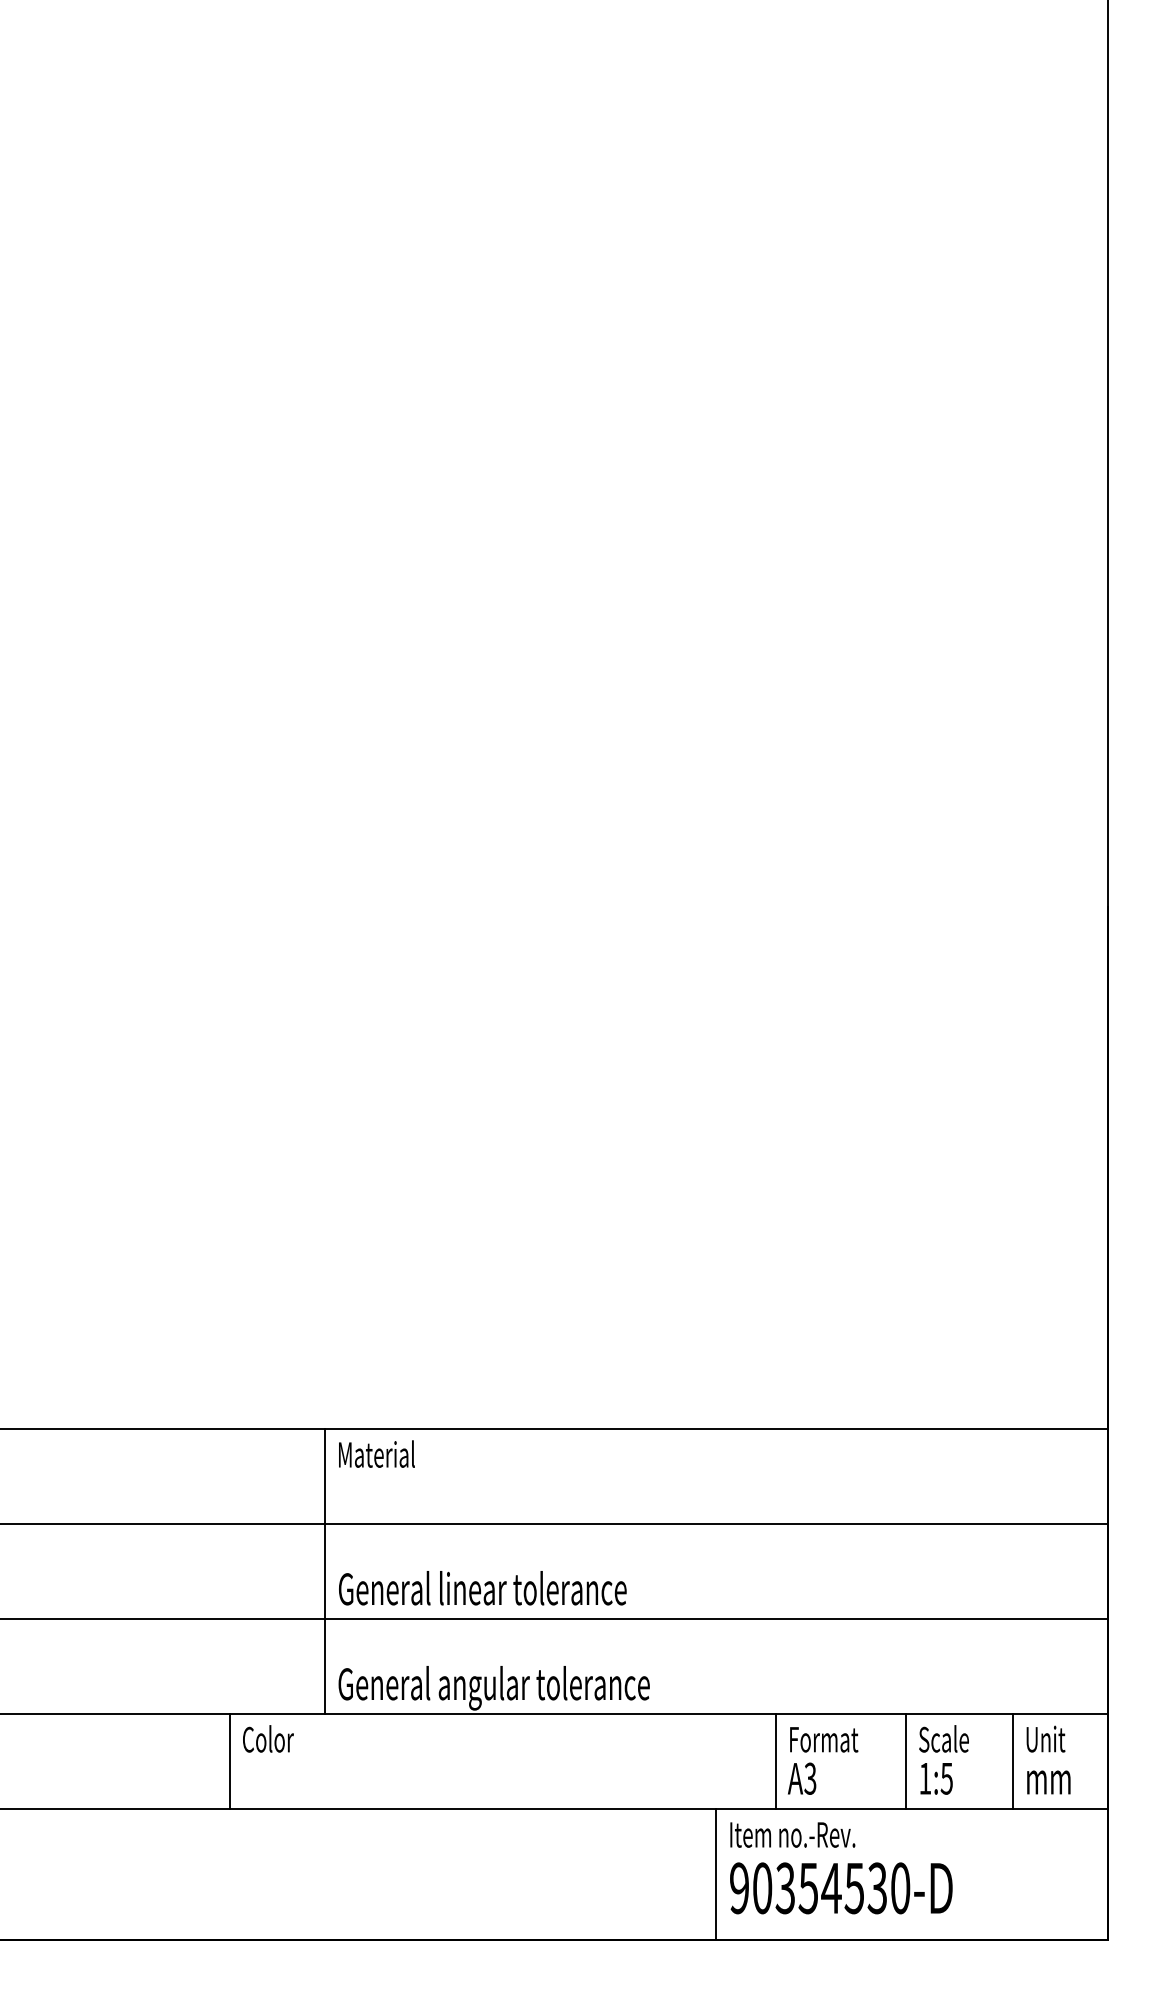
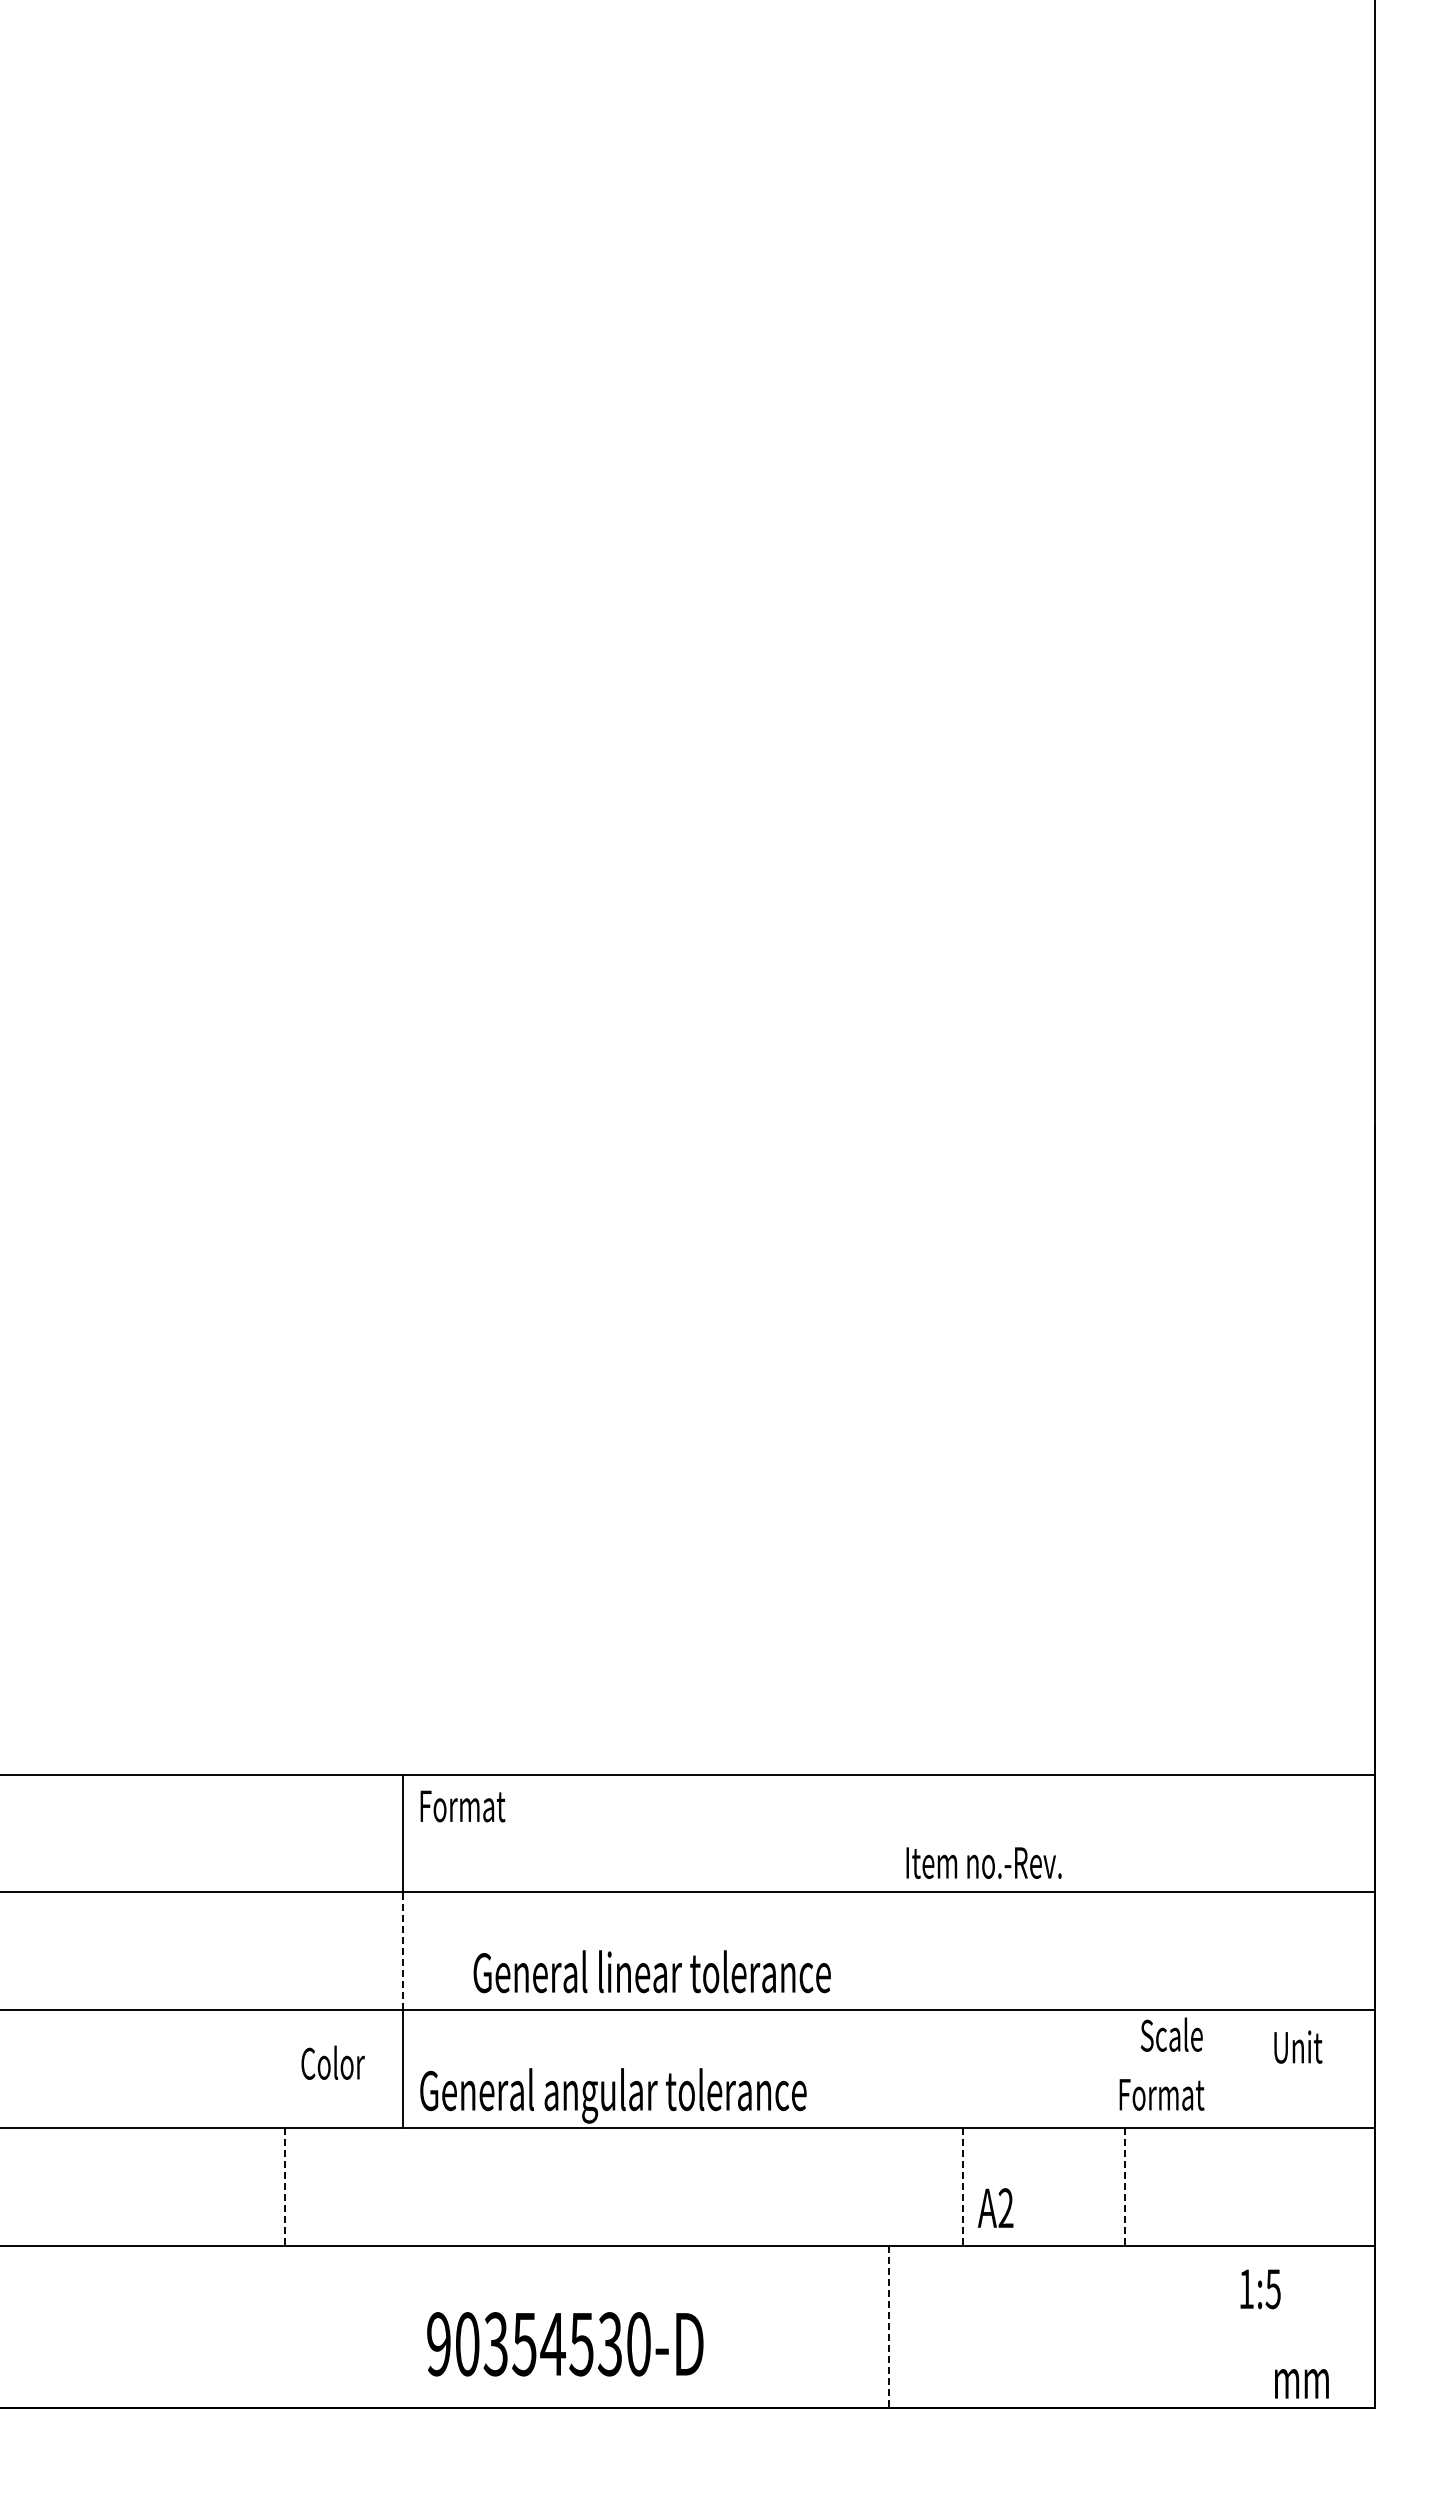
text: (377, 1454) -> (468, 1805), Material -> Format
line: (324, 1571) -> (402, 1951), solid -> dashed
text: (482, 1588) -> (651, 1971), moved
text: (267, 1738) -> (332, 2062), moved
text: (943, 1738) -> (1171, 2034), moved
text: (1046, 1738) -> (1298, 2046), moved
text: (823, 1739) -> (1161, 2094), moved
line: (230, 1761) -> (285, 2186), solid -> dashed
line: (775, 1761) -> (962, 2186), solid -> dashed
line: (905, 1761) -> (1124, 2186), solid -> dashed
line: (1013, 1761) -> (1257, 2186), removed
text: (810, 1778) -> (1005, 2208), A3 -> A2
text: (936, 1778) -> (1260, 2289), moved
text: (1048, 1782) -> (1301, 2383), moved
text: (792, 1834) -> (983, 1862), moved
line: (715, 1874) -> (888, 2326), solid -> dashed
text: (841, 1888) -> (565, 2344), moved

